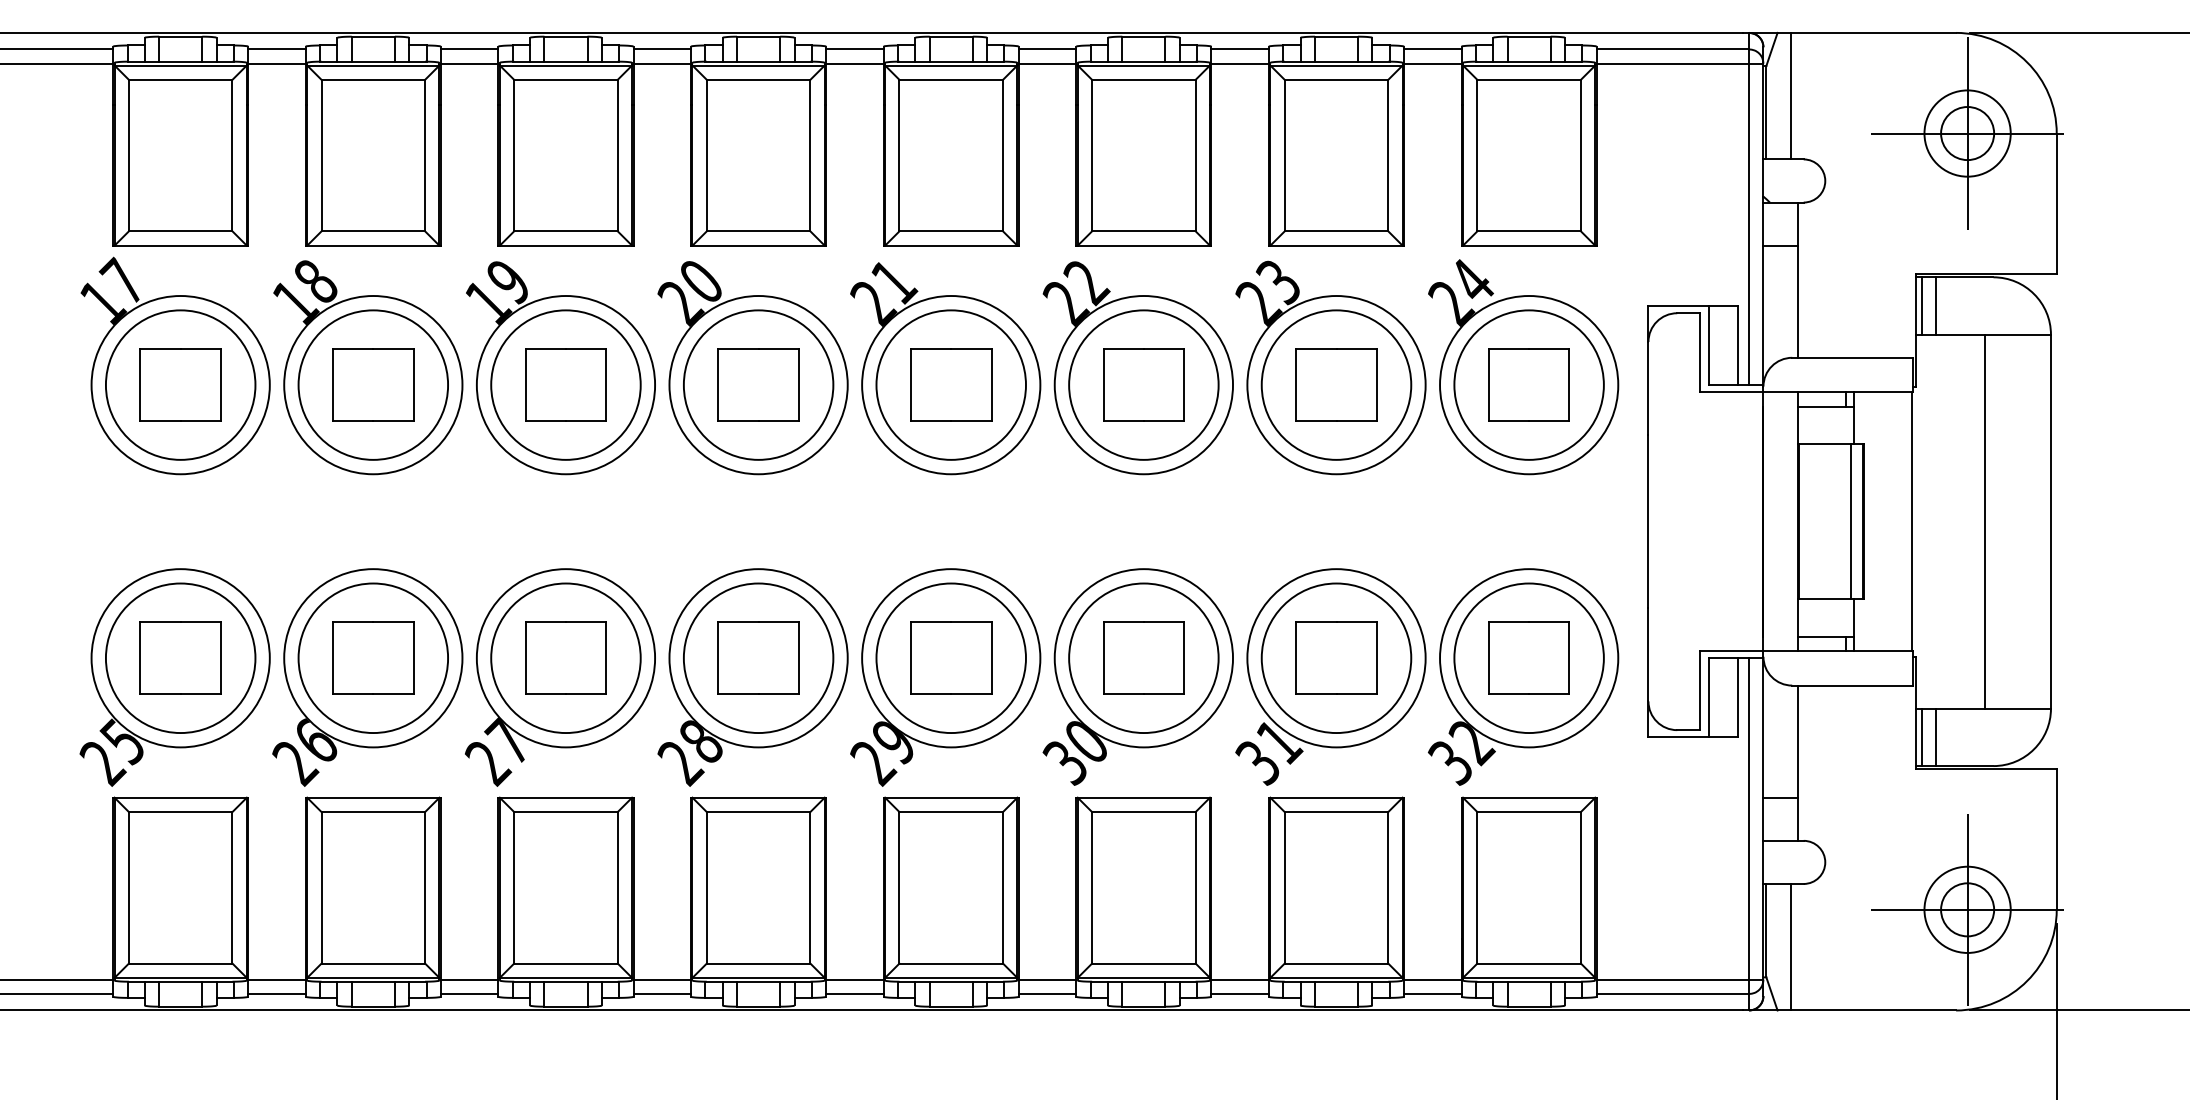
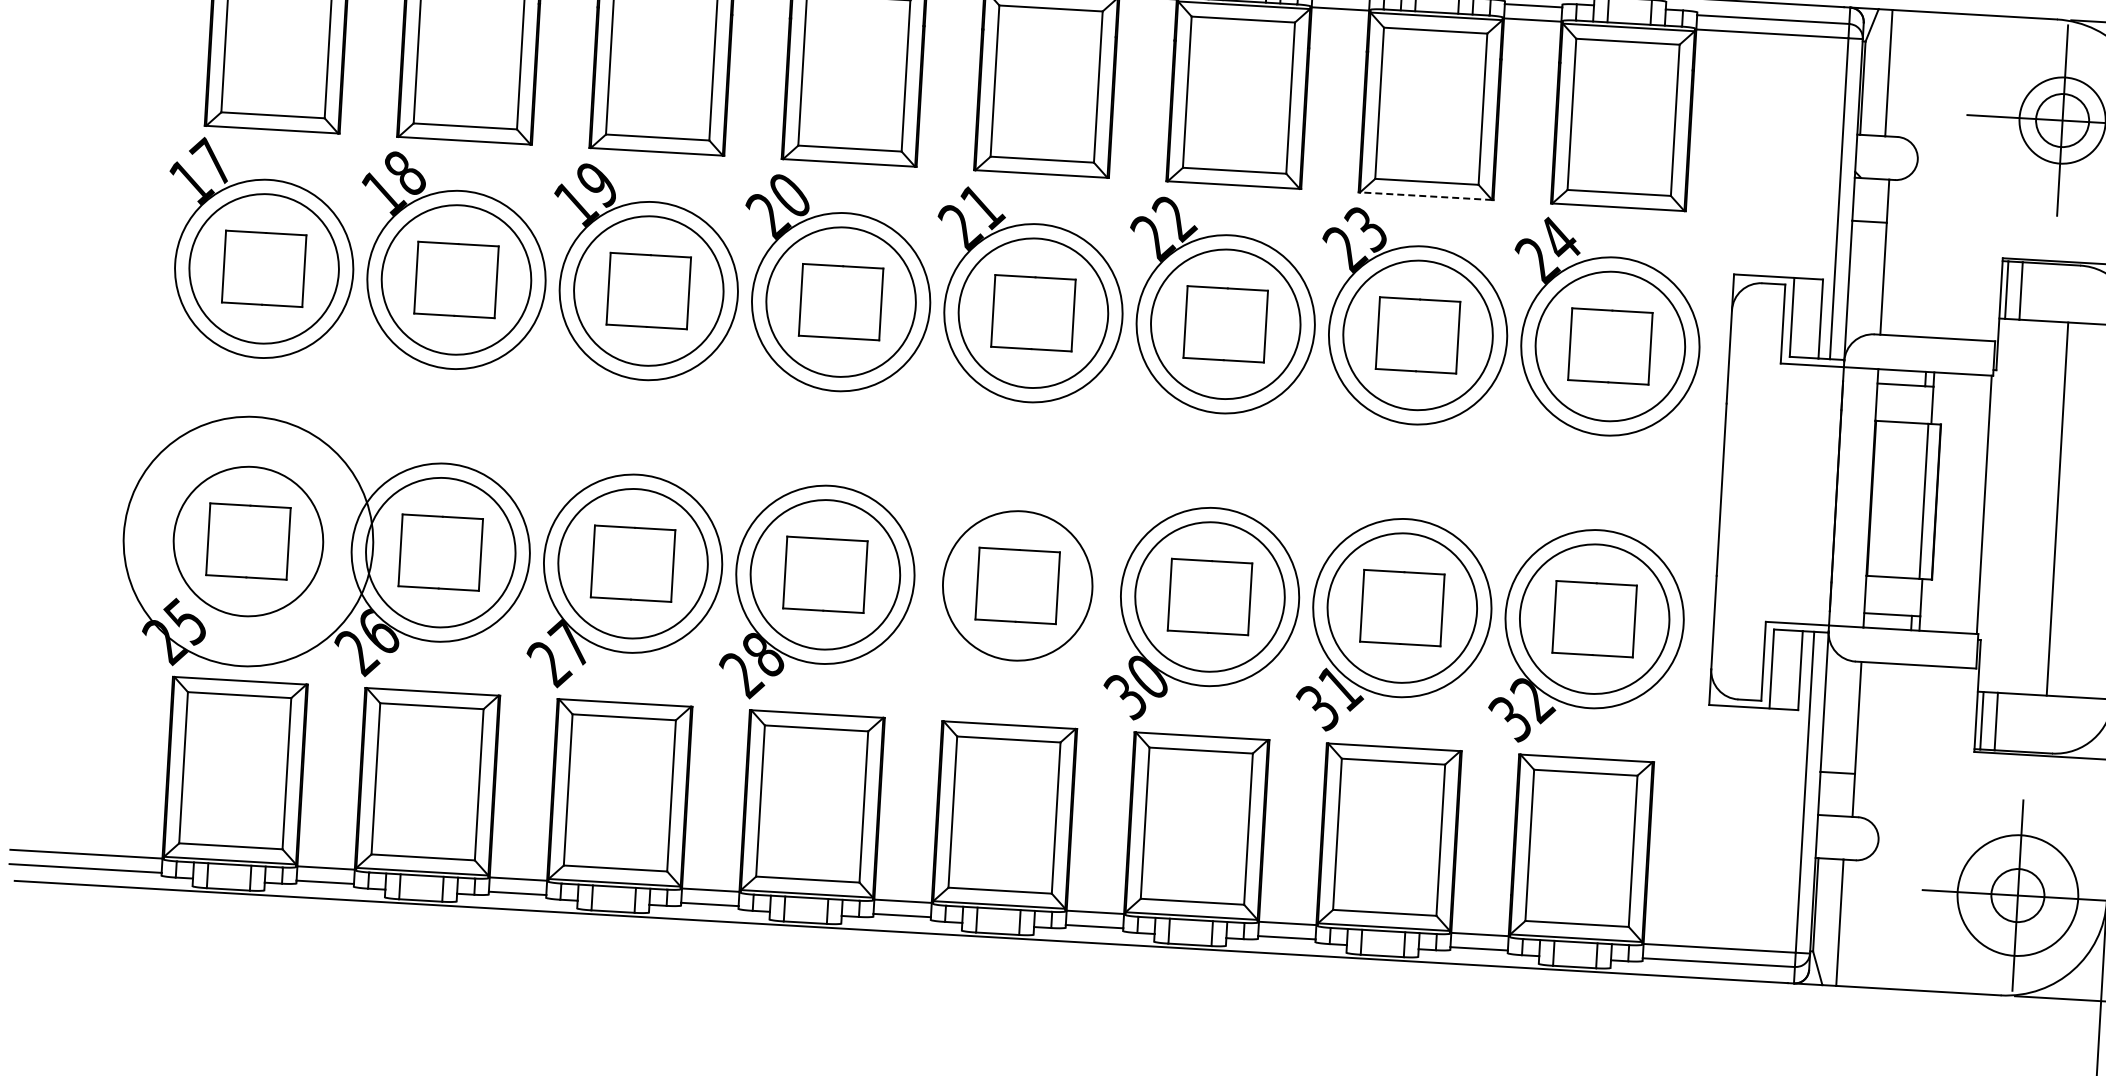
line: (1336, 245) -> (1426, 196), solid -> dashed
circle: (180, 658) -> (248, 541), size x1.4
part: (945, 677) -> (1010, 604), removed
circle: (1967, 909) -> (2017, 895), size x1.4

